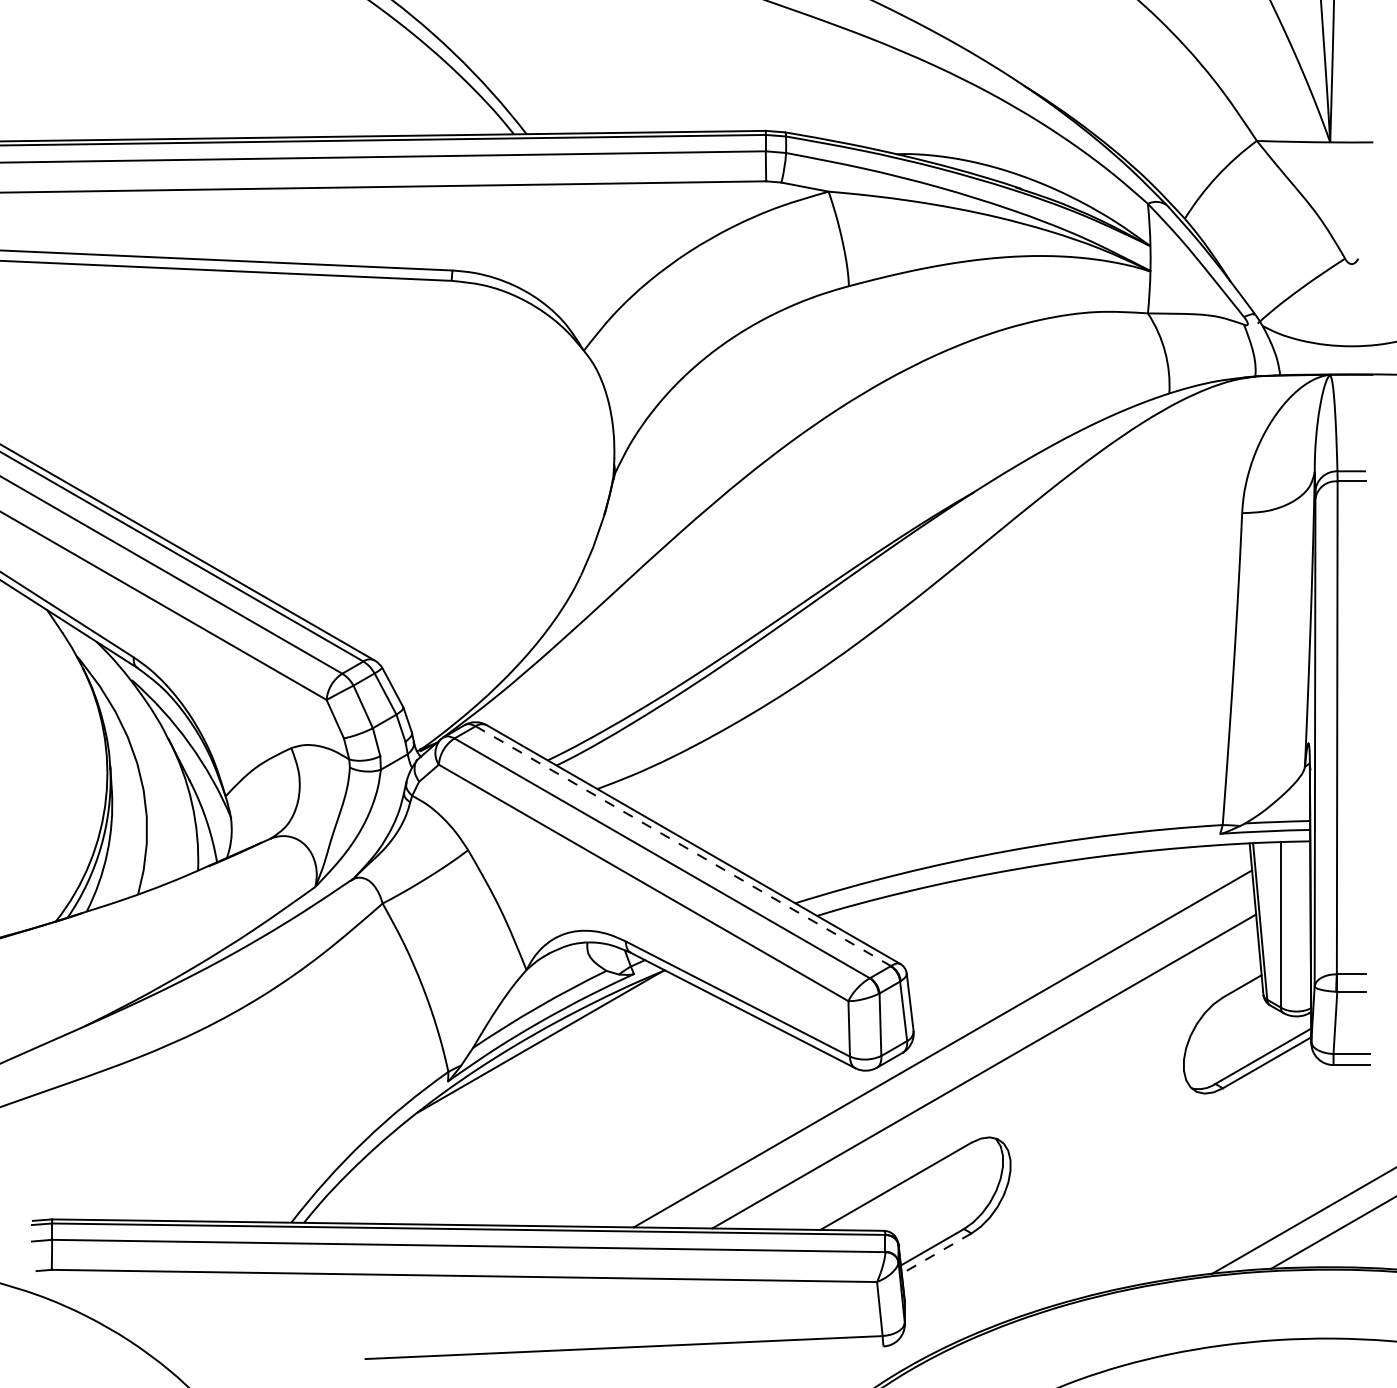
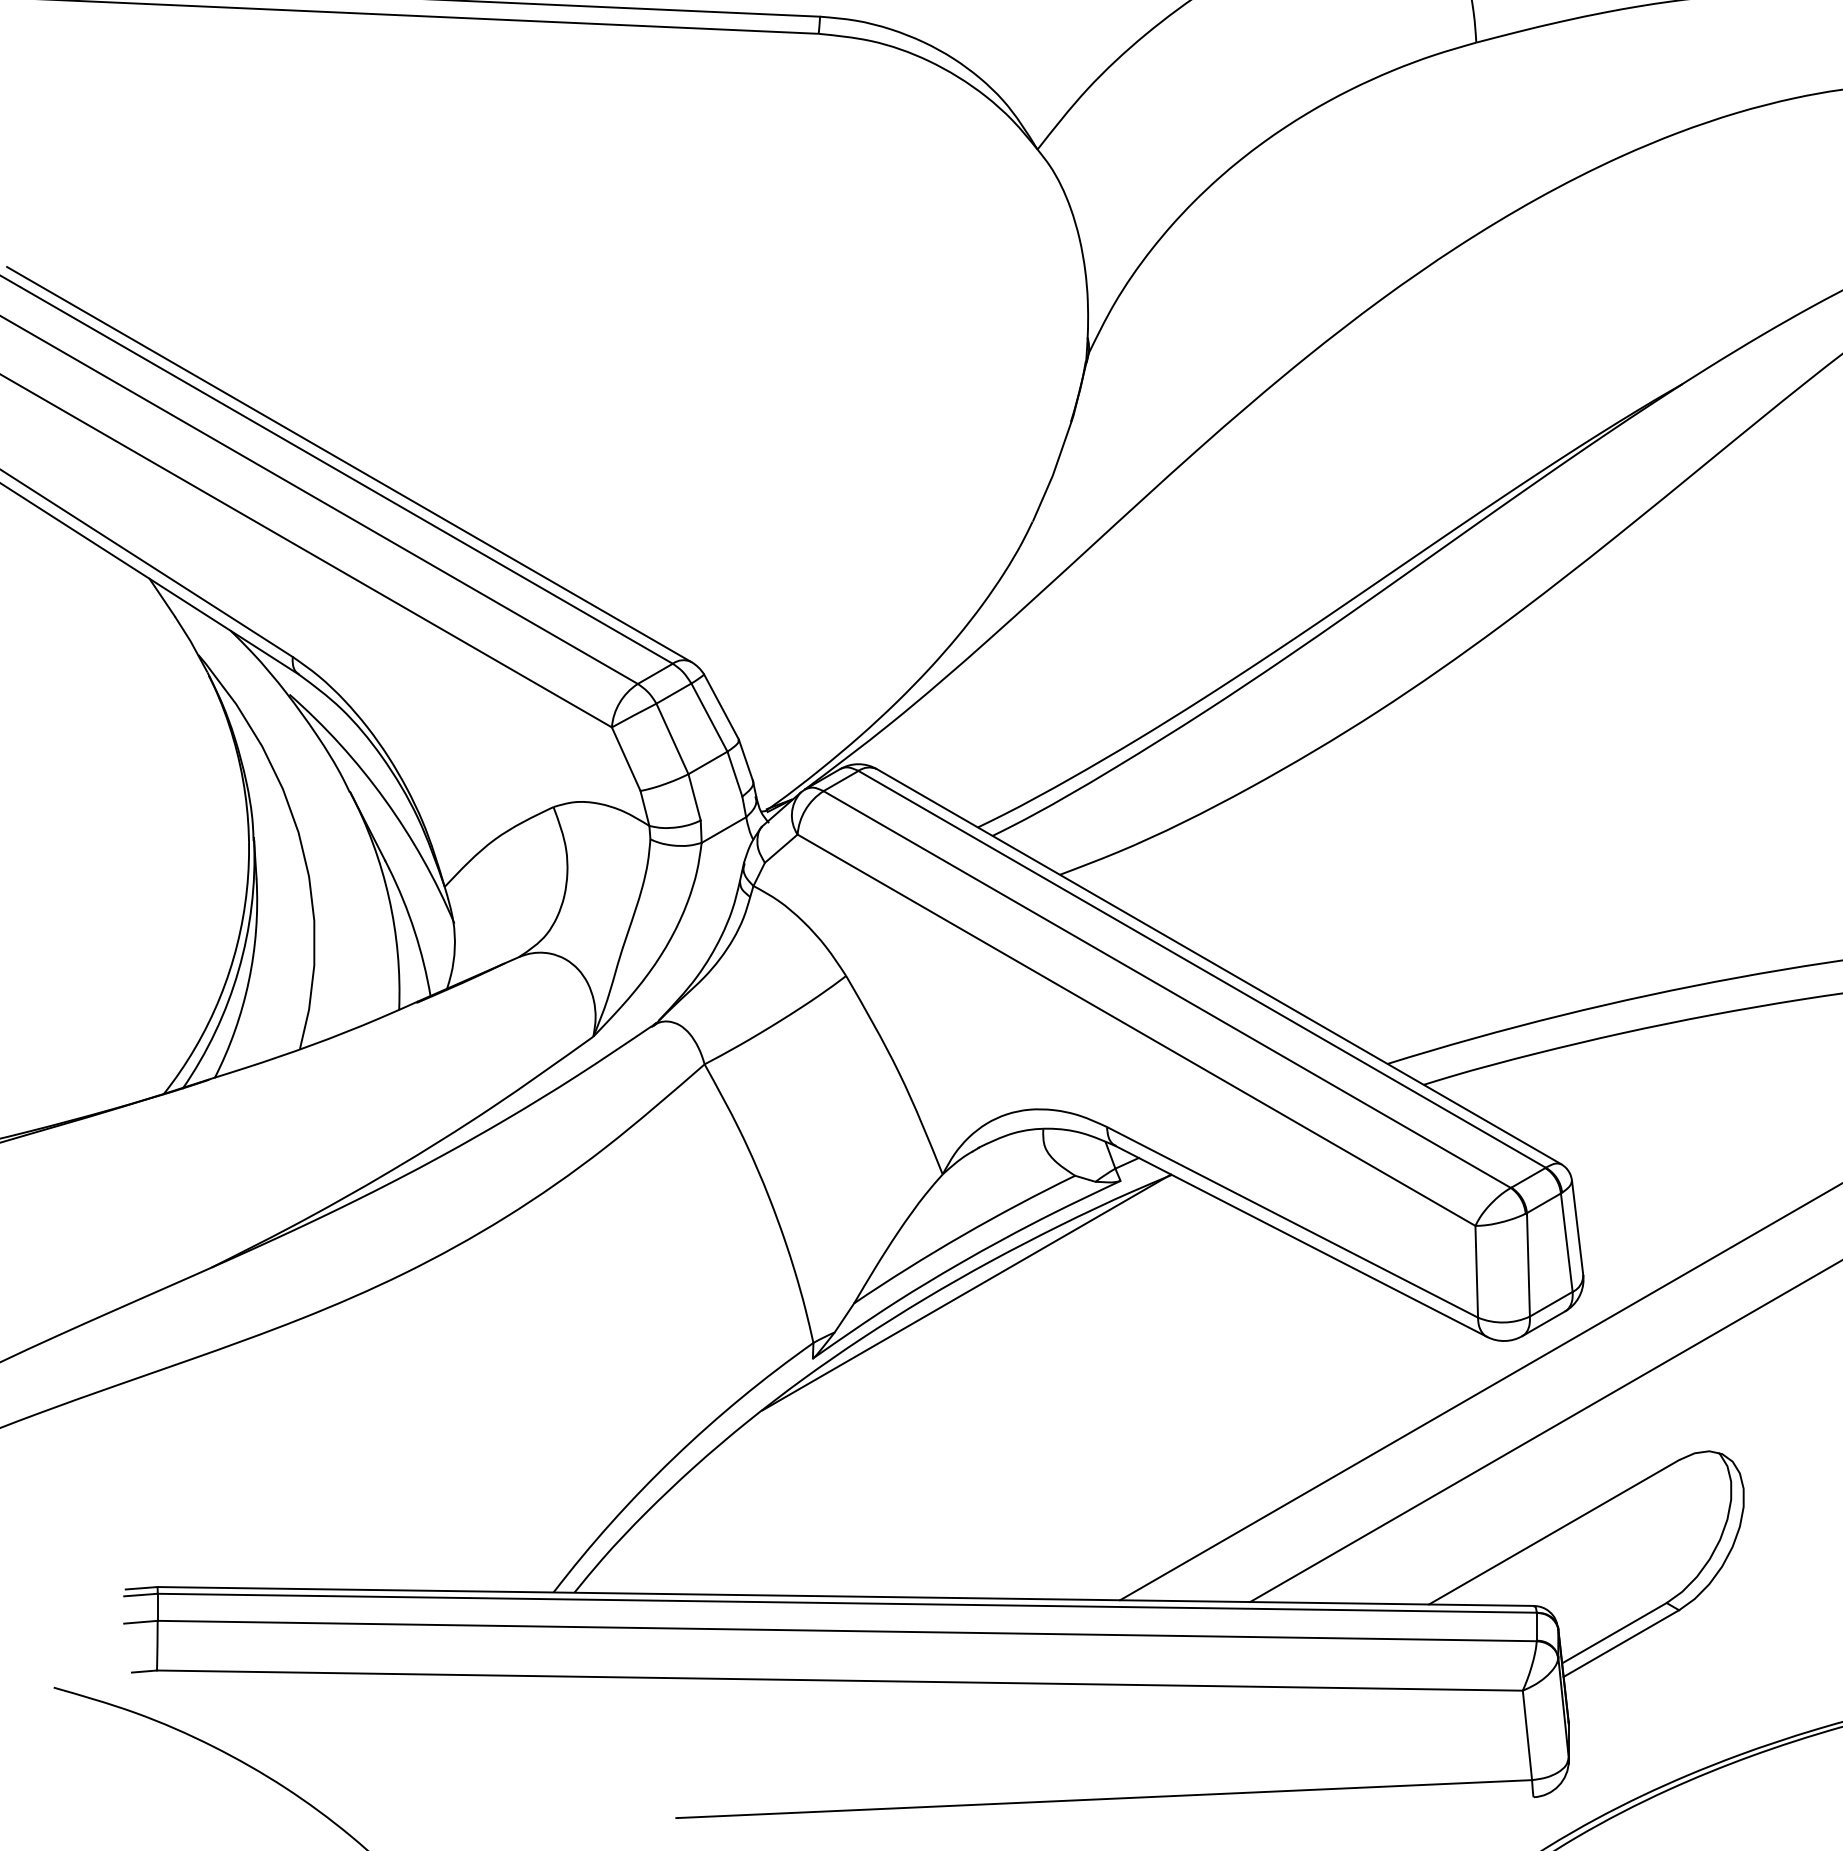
line: (683, 846) -> (1202, 969), dashed -> solid
line: (936, 1253) -> (1621, 1643), dashed -> solid

